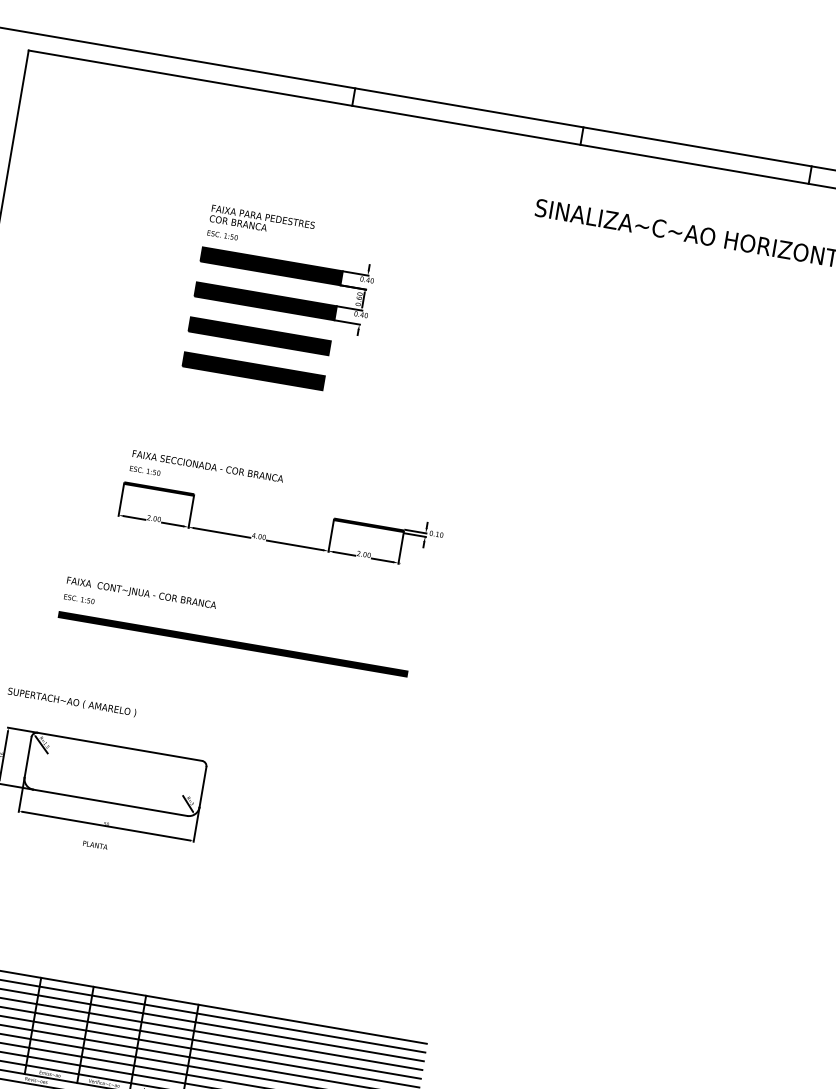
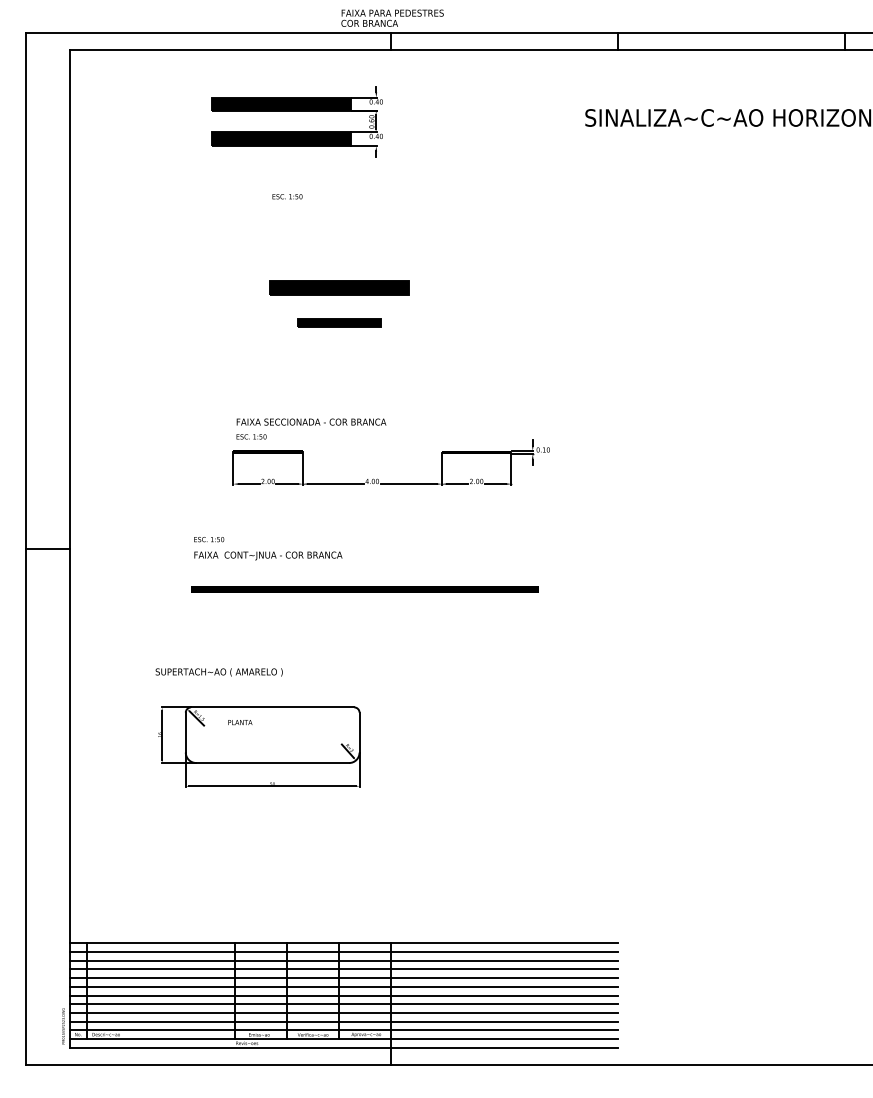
text: (262, 221) -> (392, 17), moved
part: (285, 275) -> (296, 111), moved
part: (253, 370) -> (339, 322), size x0.6
text: (79, 599) -> (209, 539), moved
text: (95, 845) -> (240, 722), moved

